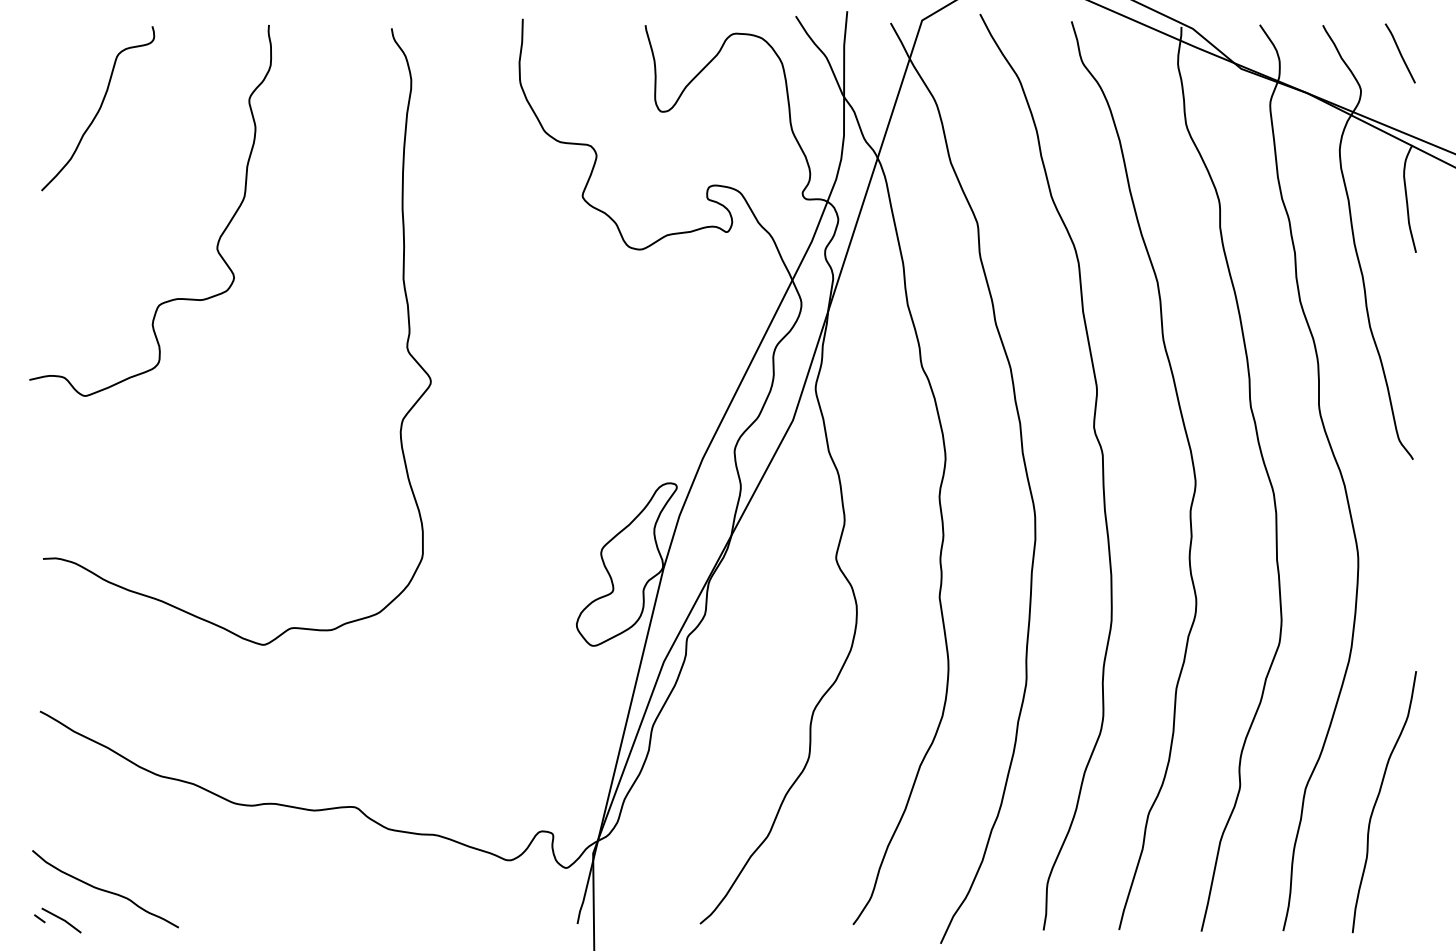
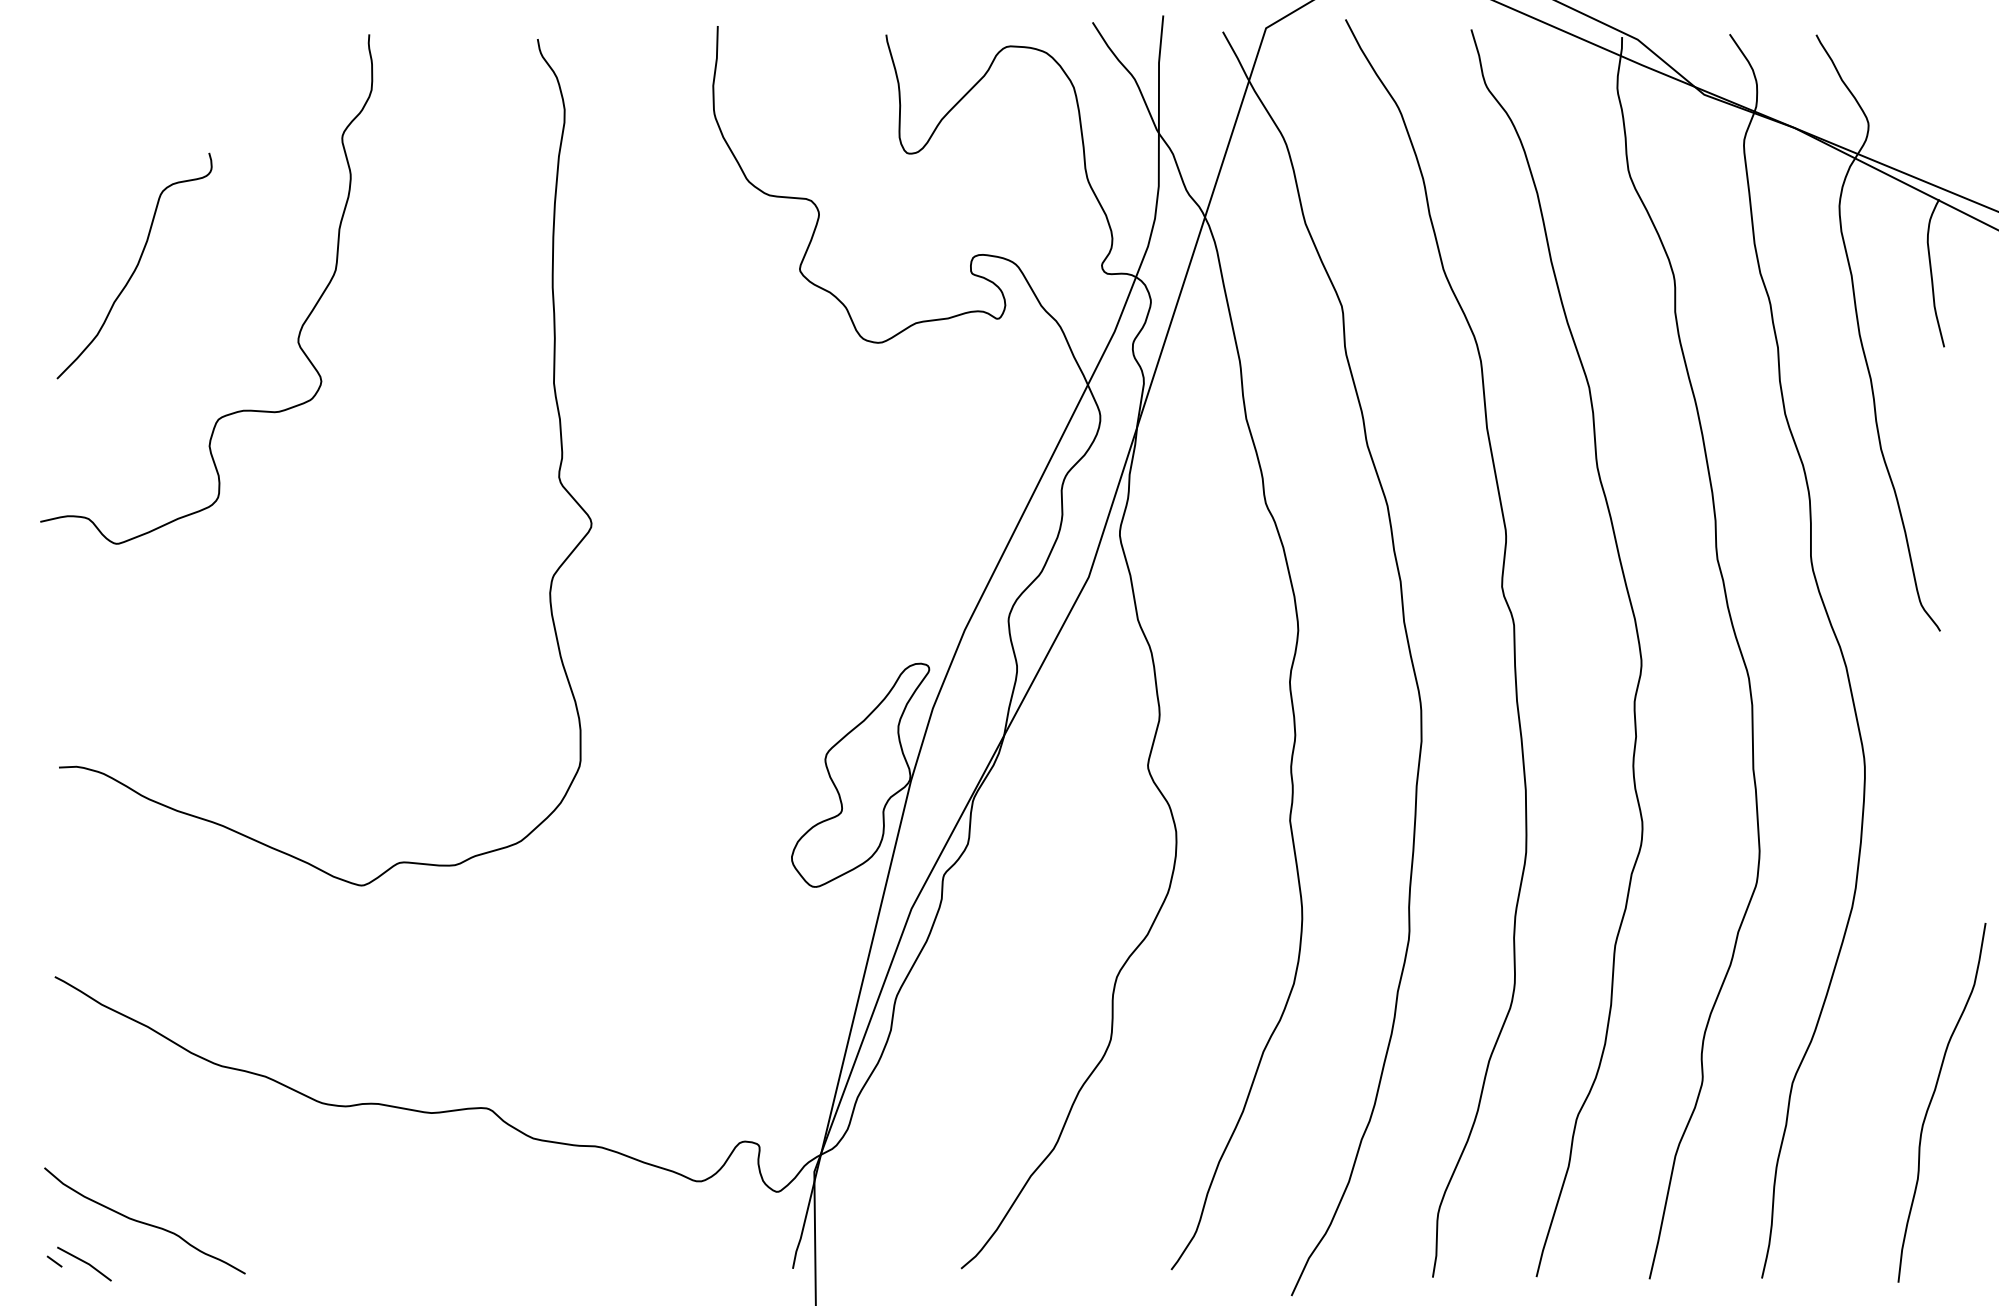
line: (1399, 53) -> (1921, 73), removed
curve: (99, 108) -> (136, 265), moved
curve: (1377, 801) -> (1932, 1101), moved

